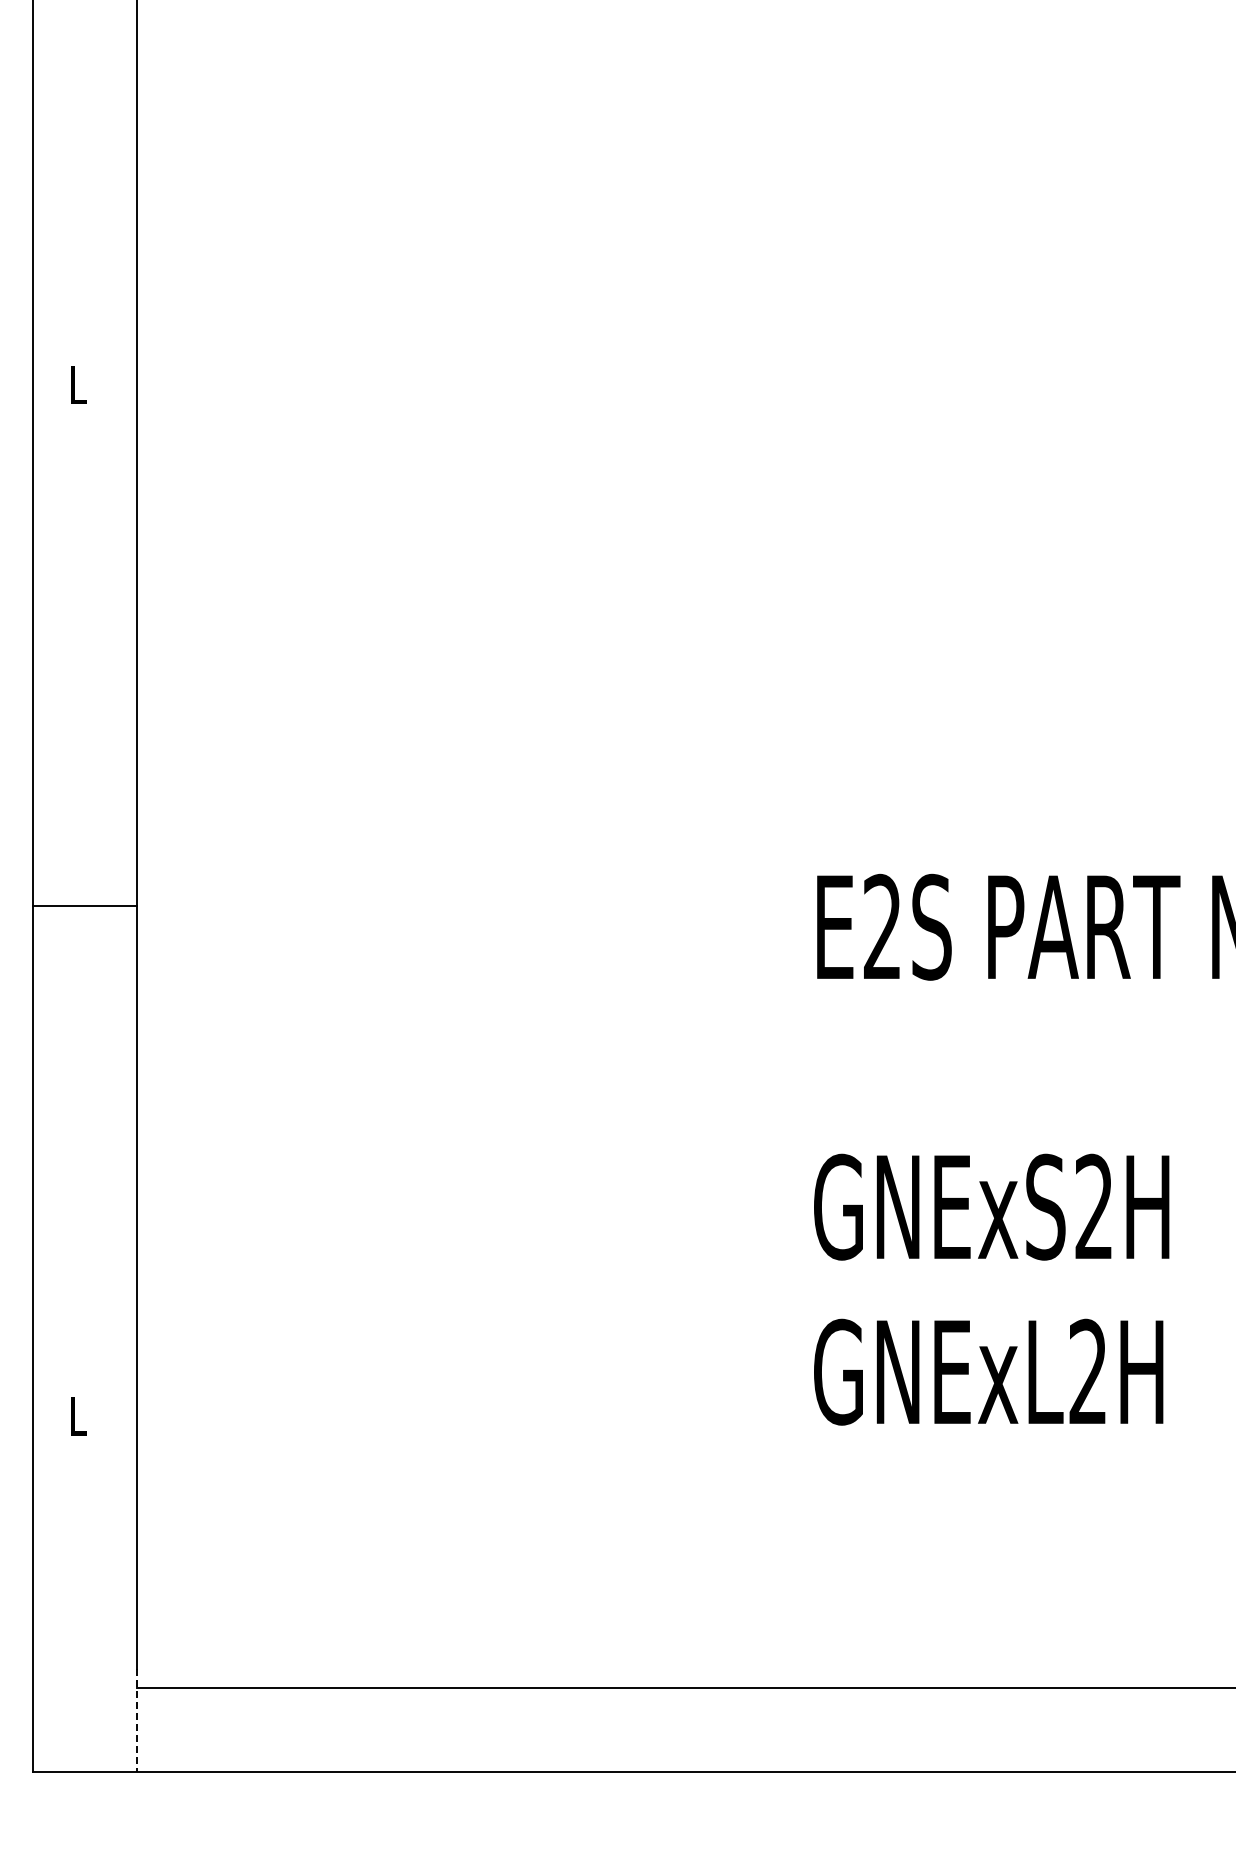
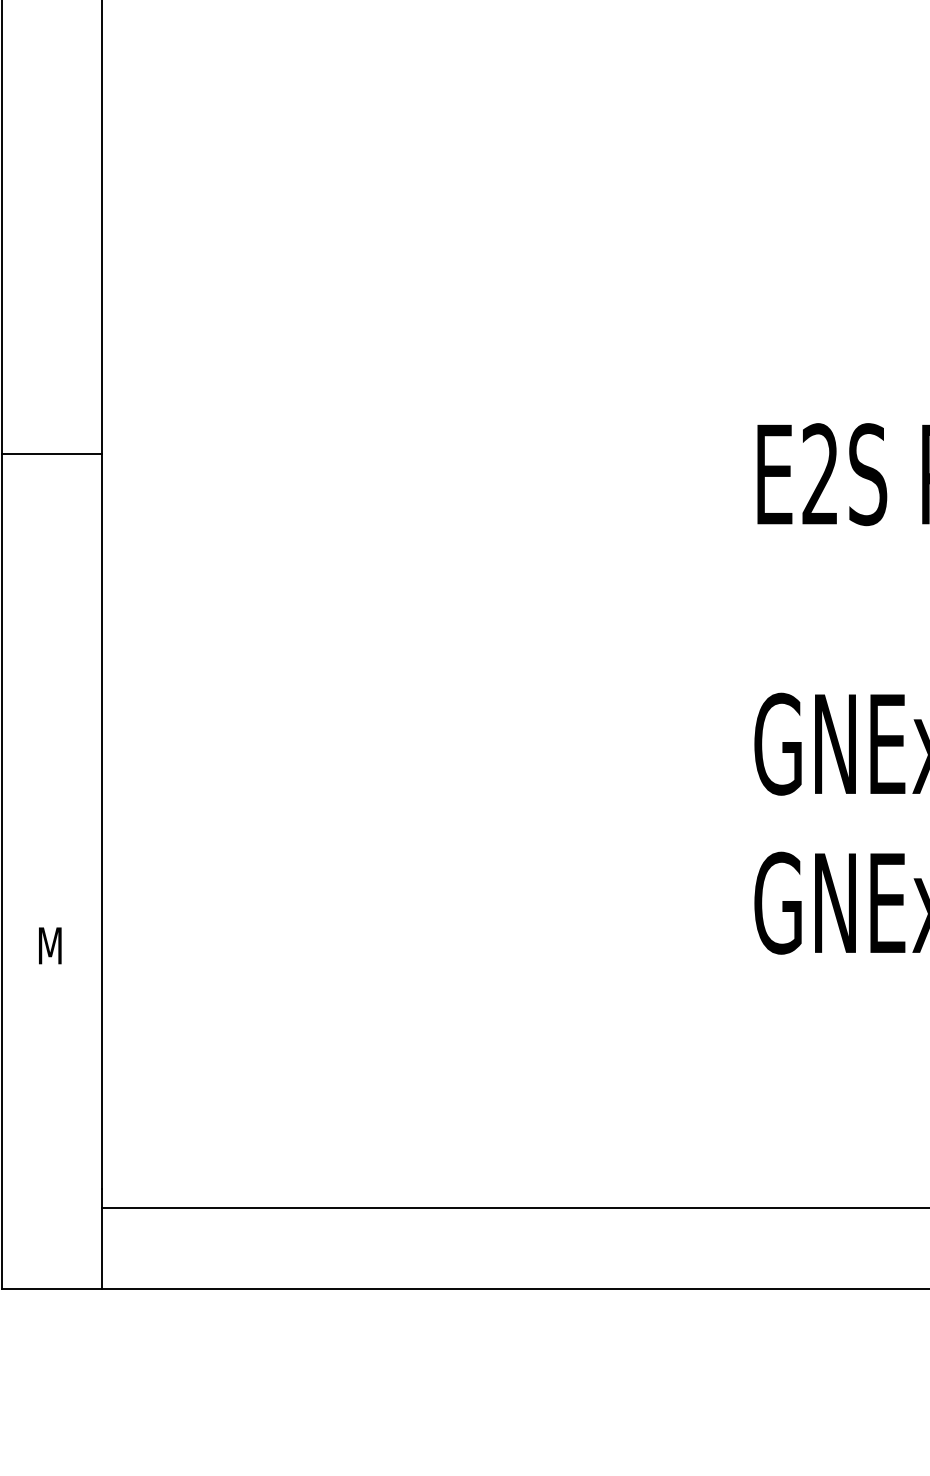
text: (82, 1416) -> (49, 945), L -> M
line: (136, 1720) -> (101, 1238), dashed -> solid

